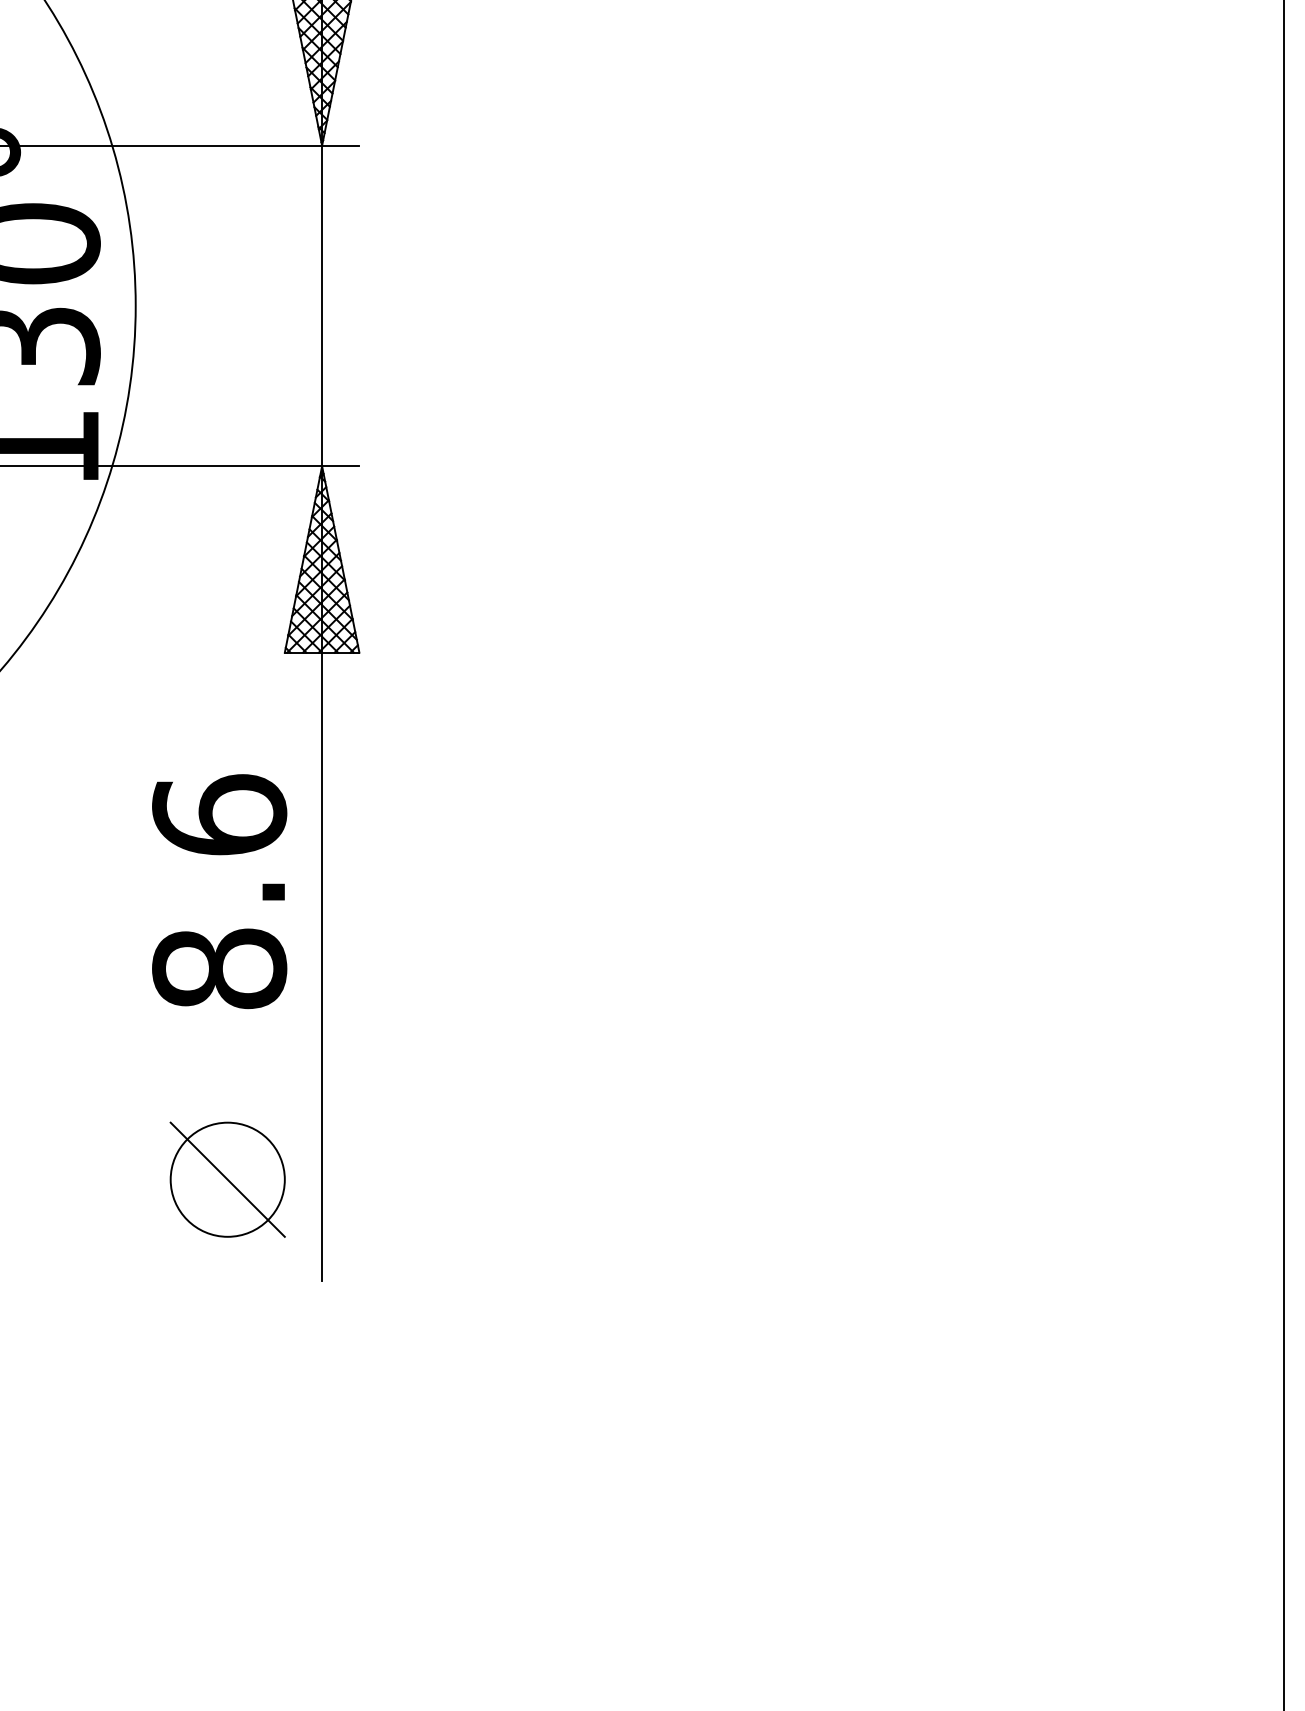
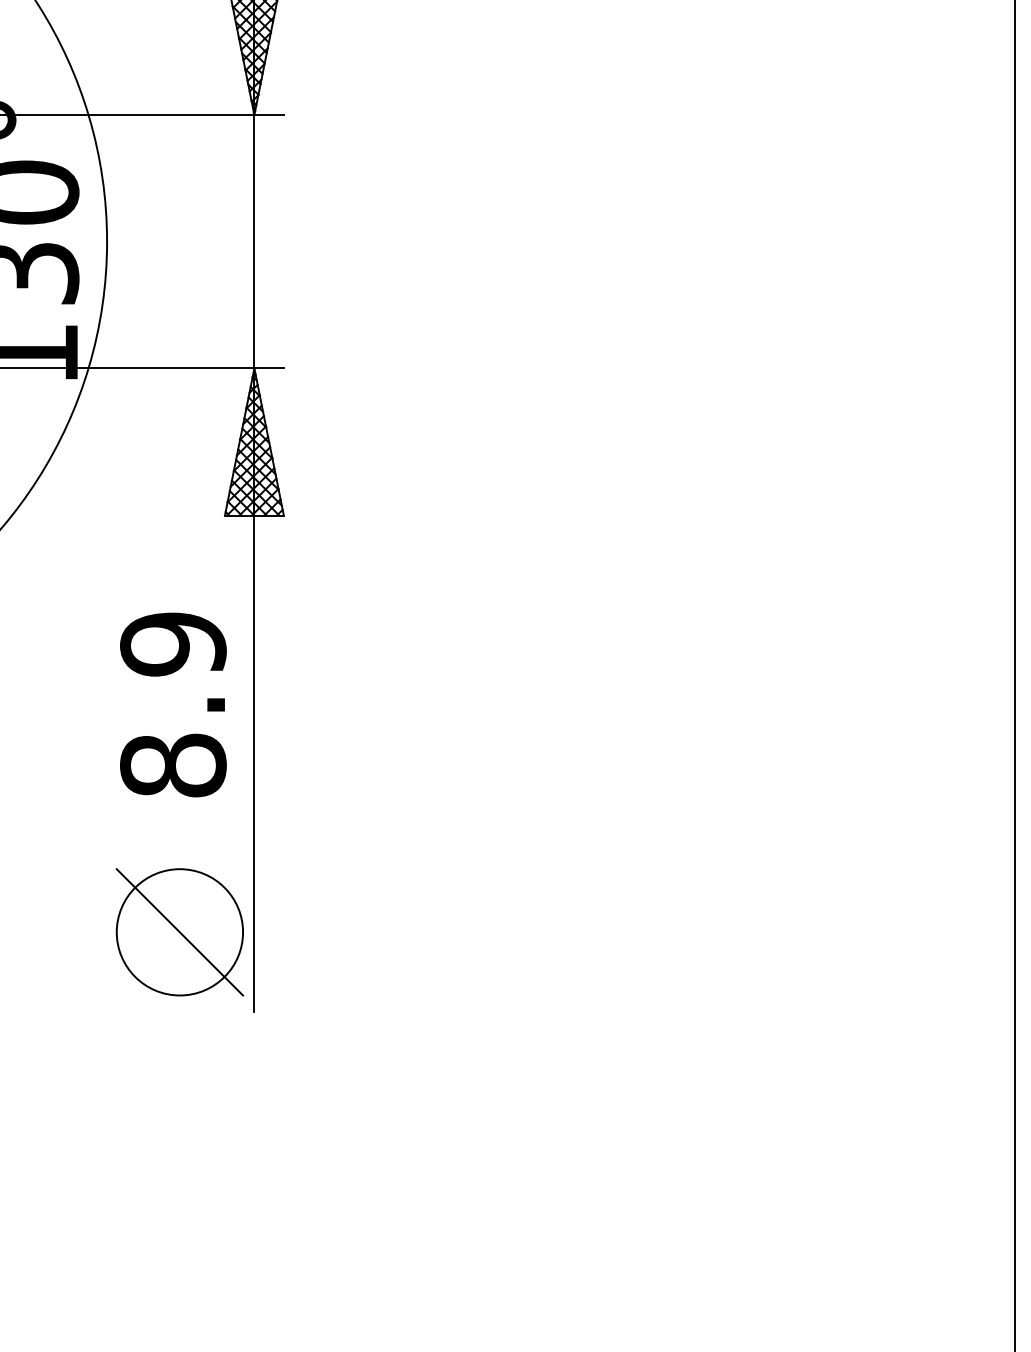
text: (219, 815) -> (173, 644), 8.6 -> 8.9
part: (227, 1179) -> (179, 932), size x1.4

